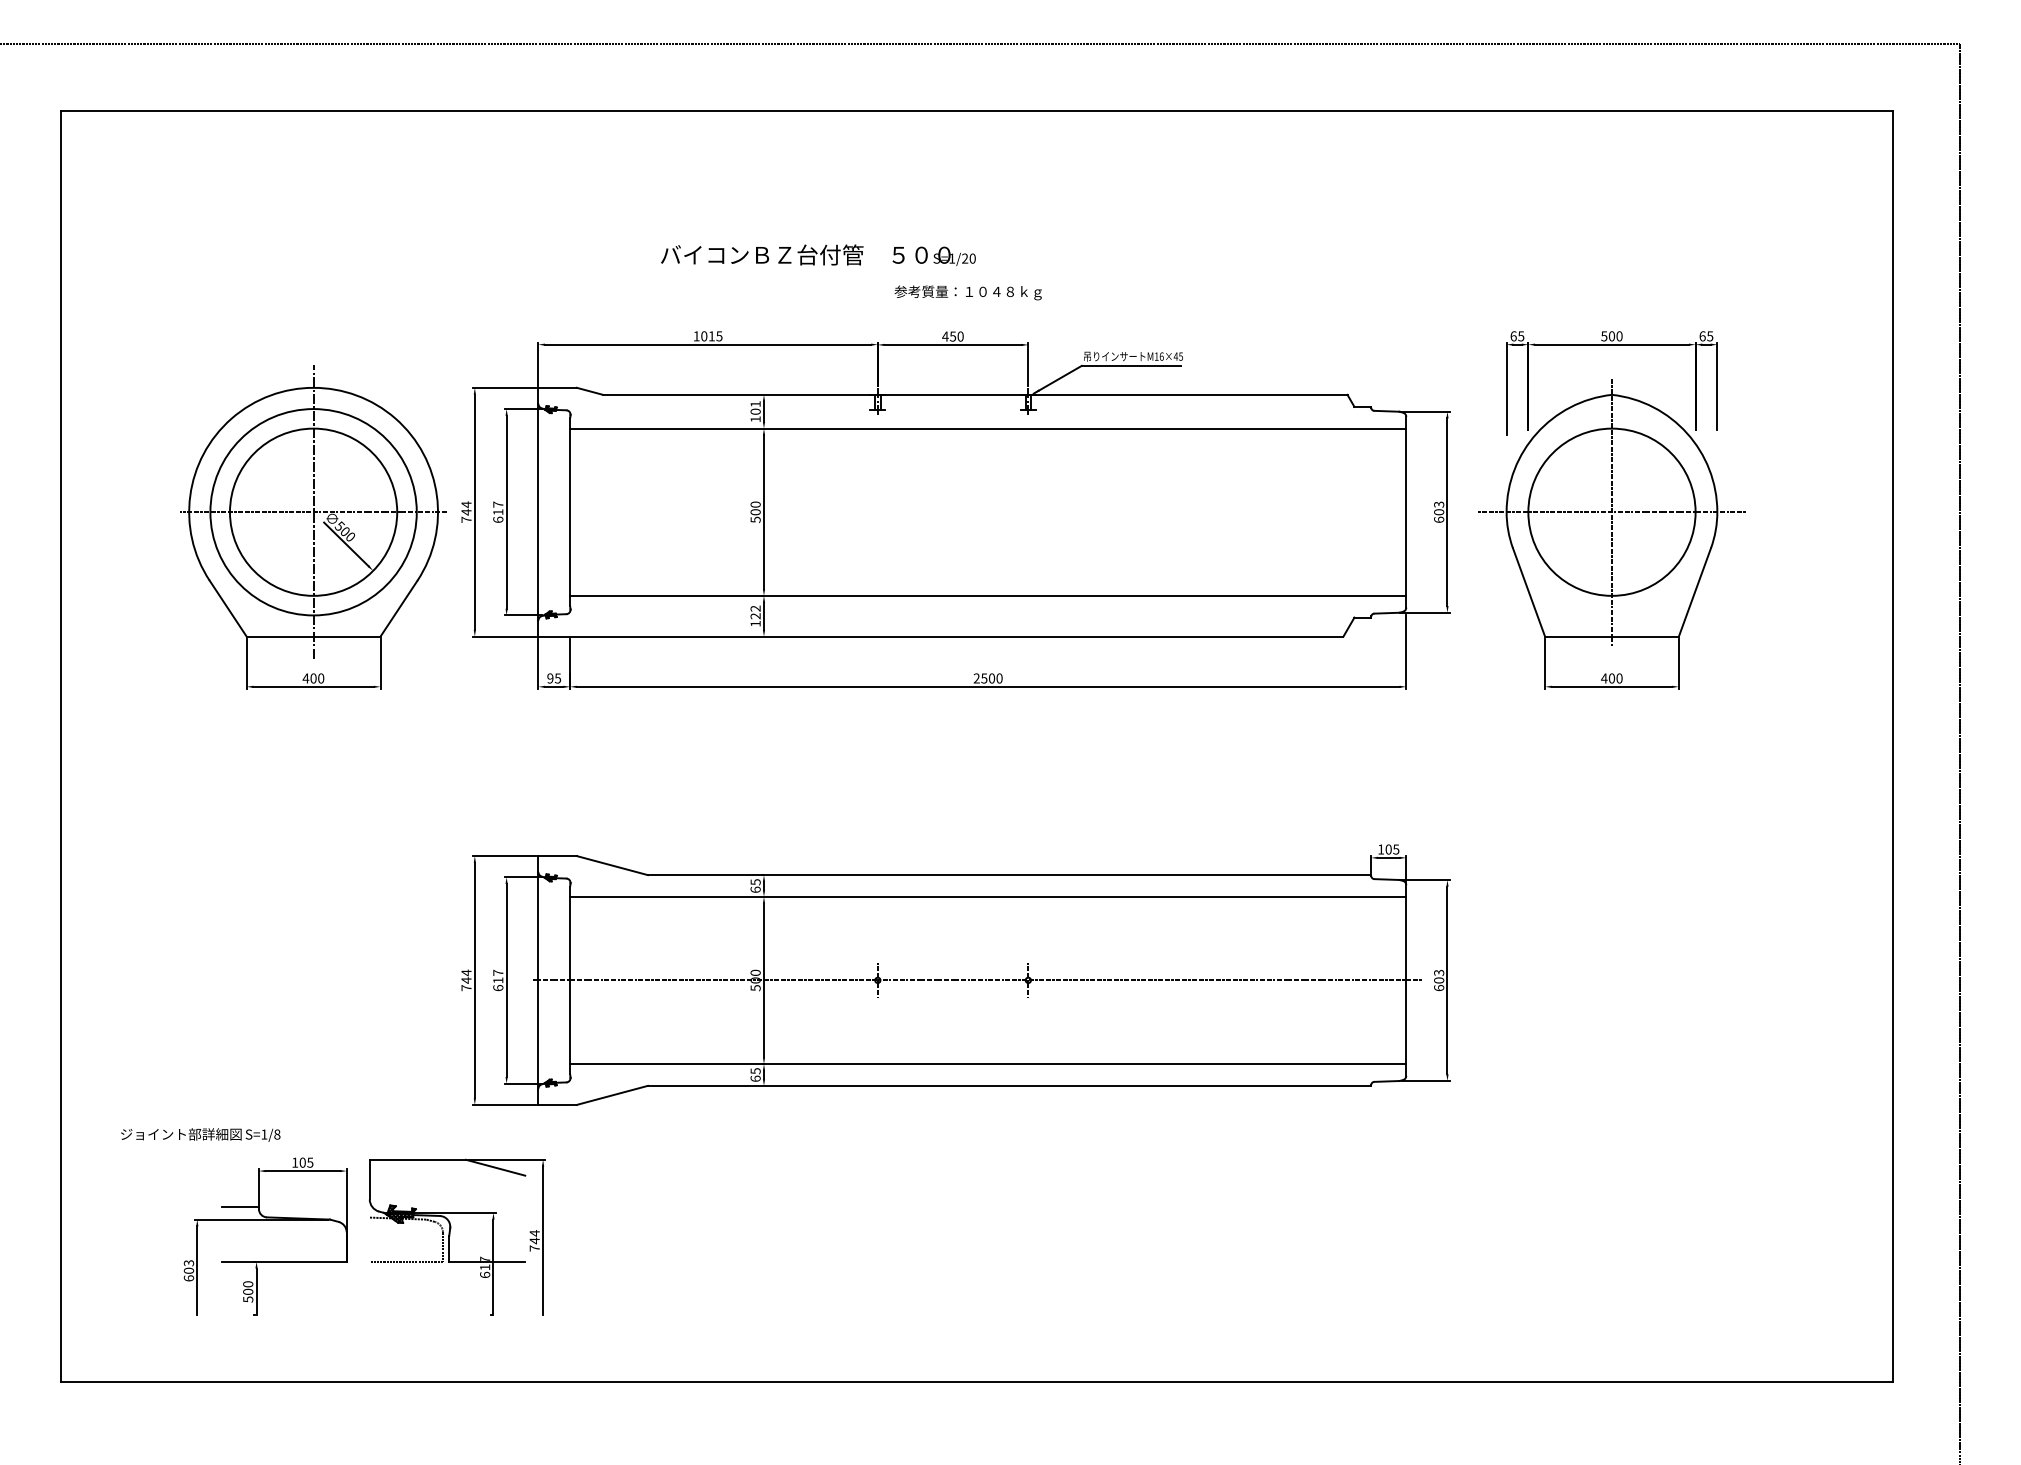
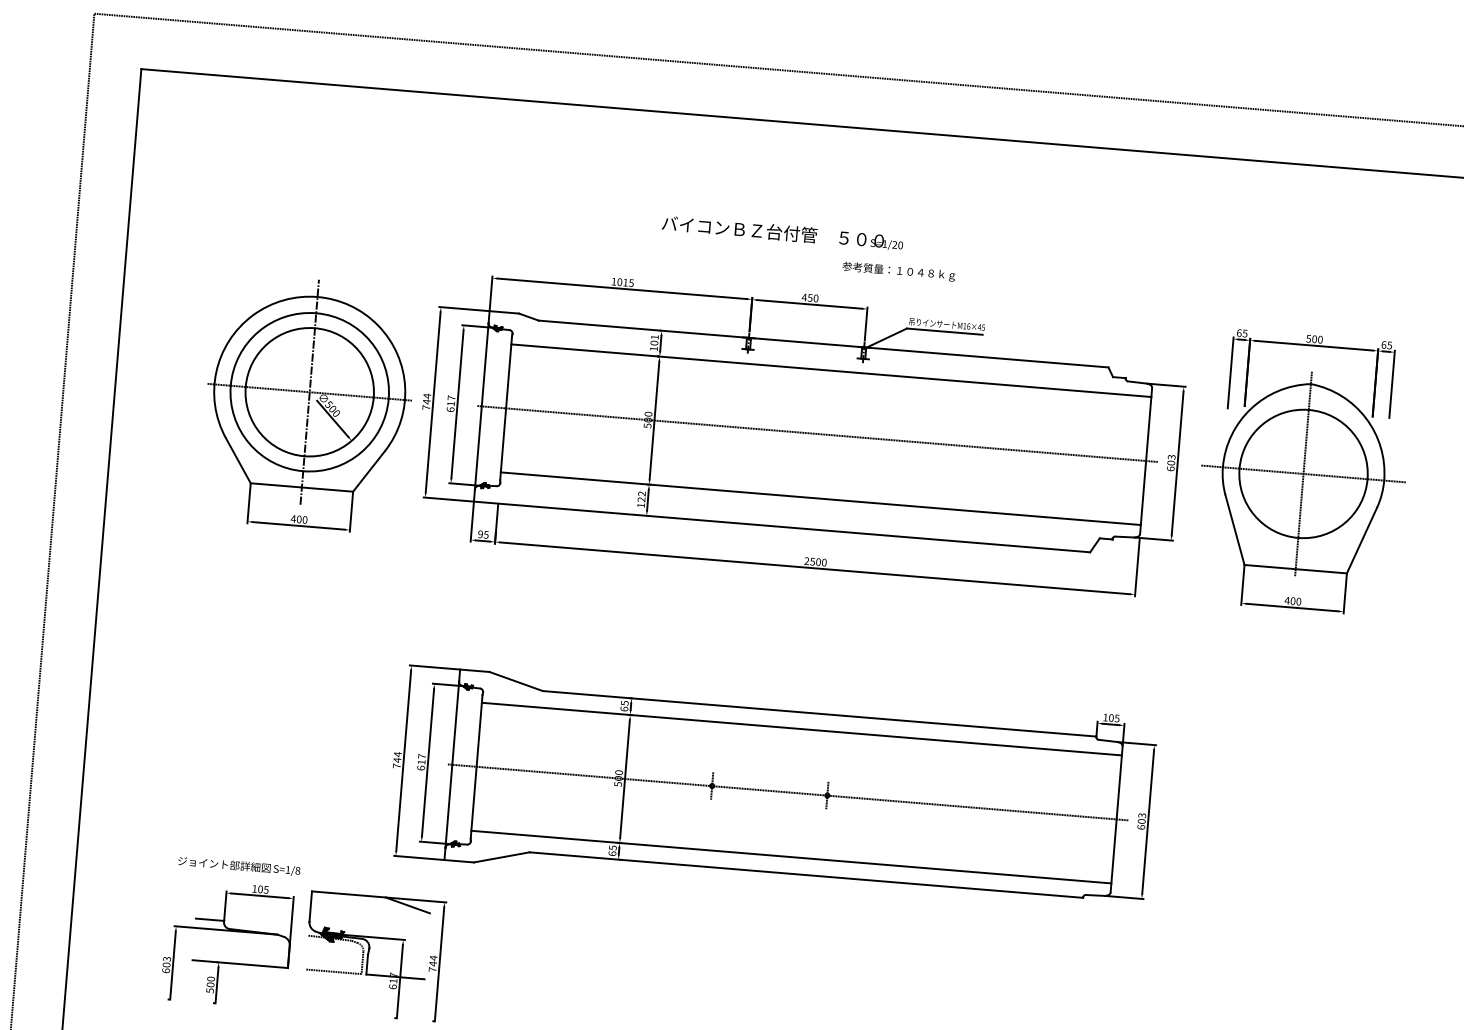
text: (818, 254) -> (782, 232), moved
text: (967, 292) -> (898, 271), moved
line: (976, 512) -> (817, 434), added
text: (200, 1134) -> (239, 865), moved

